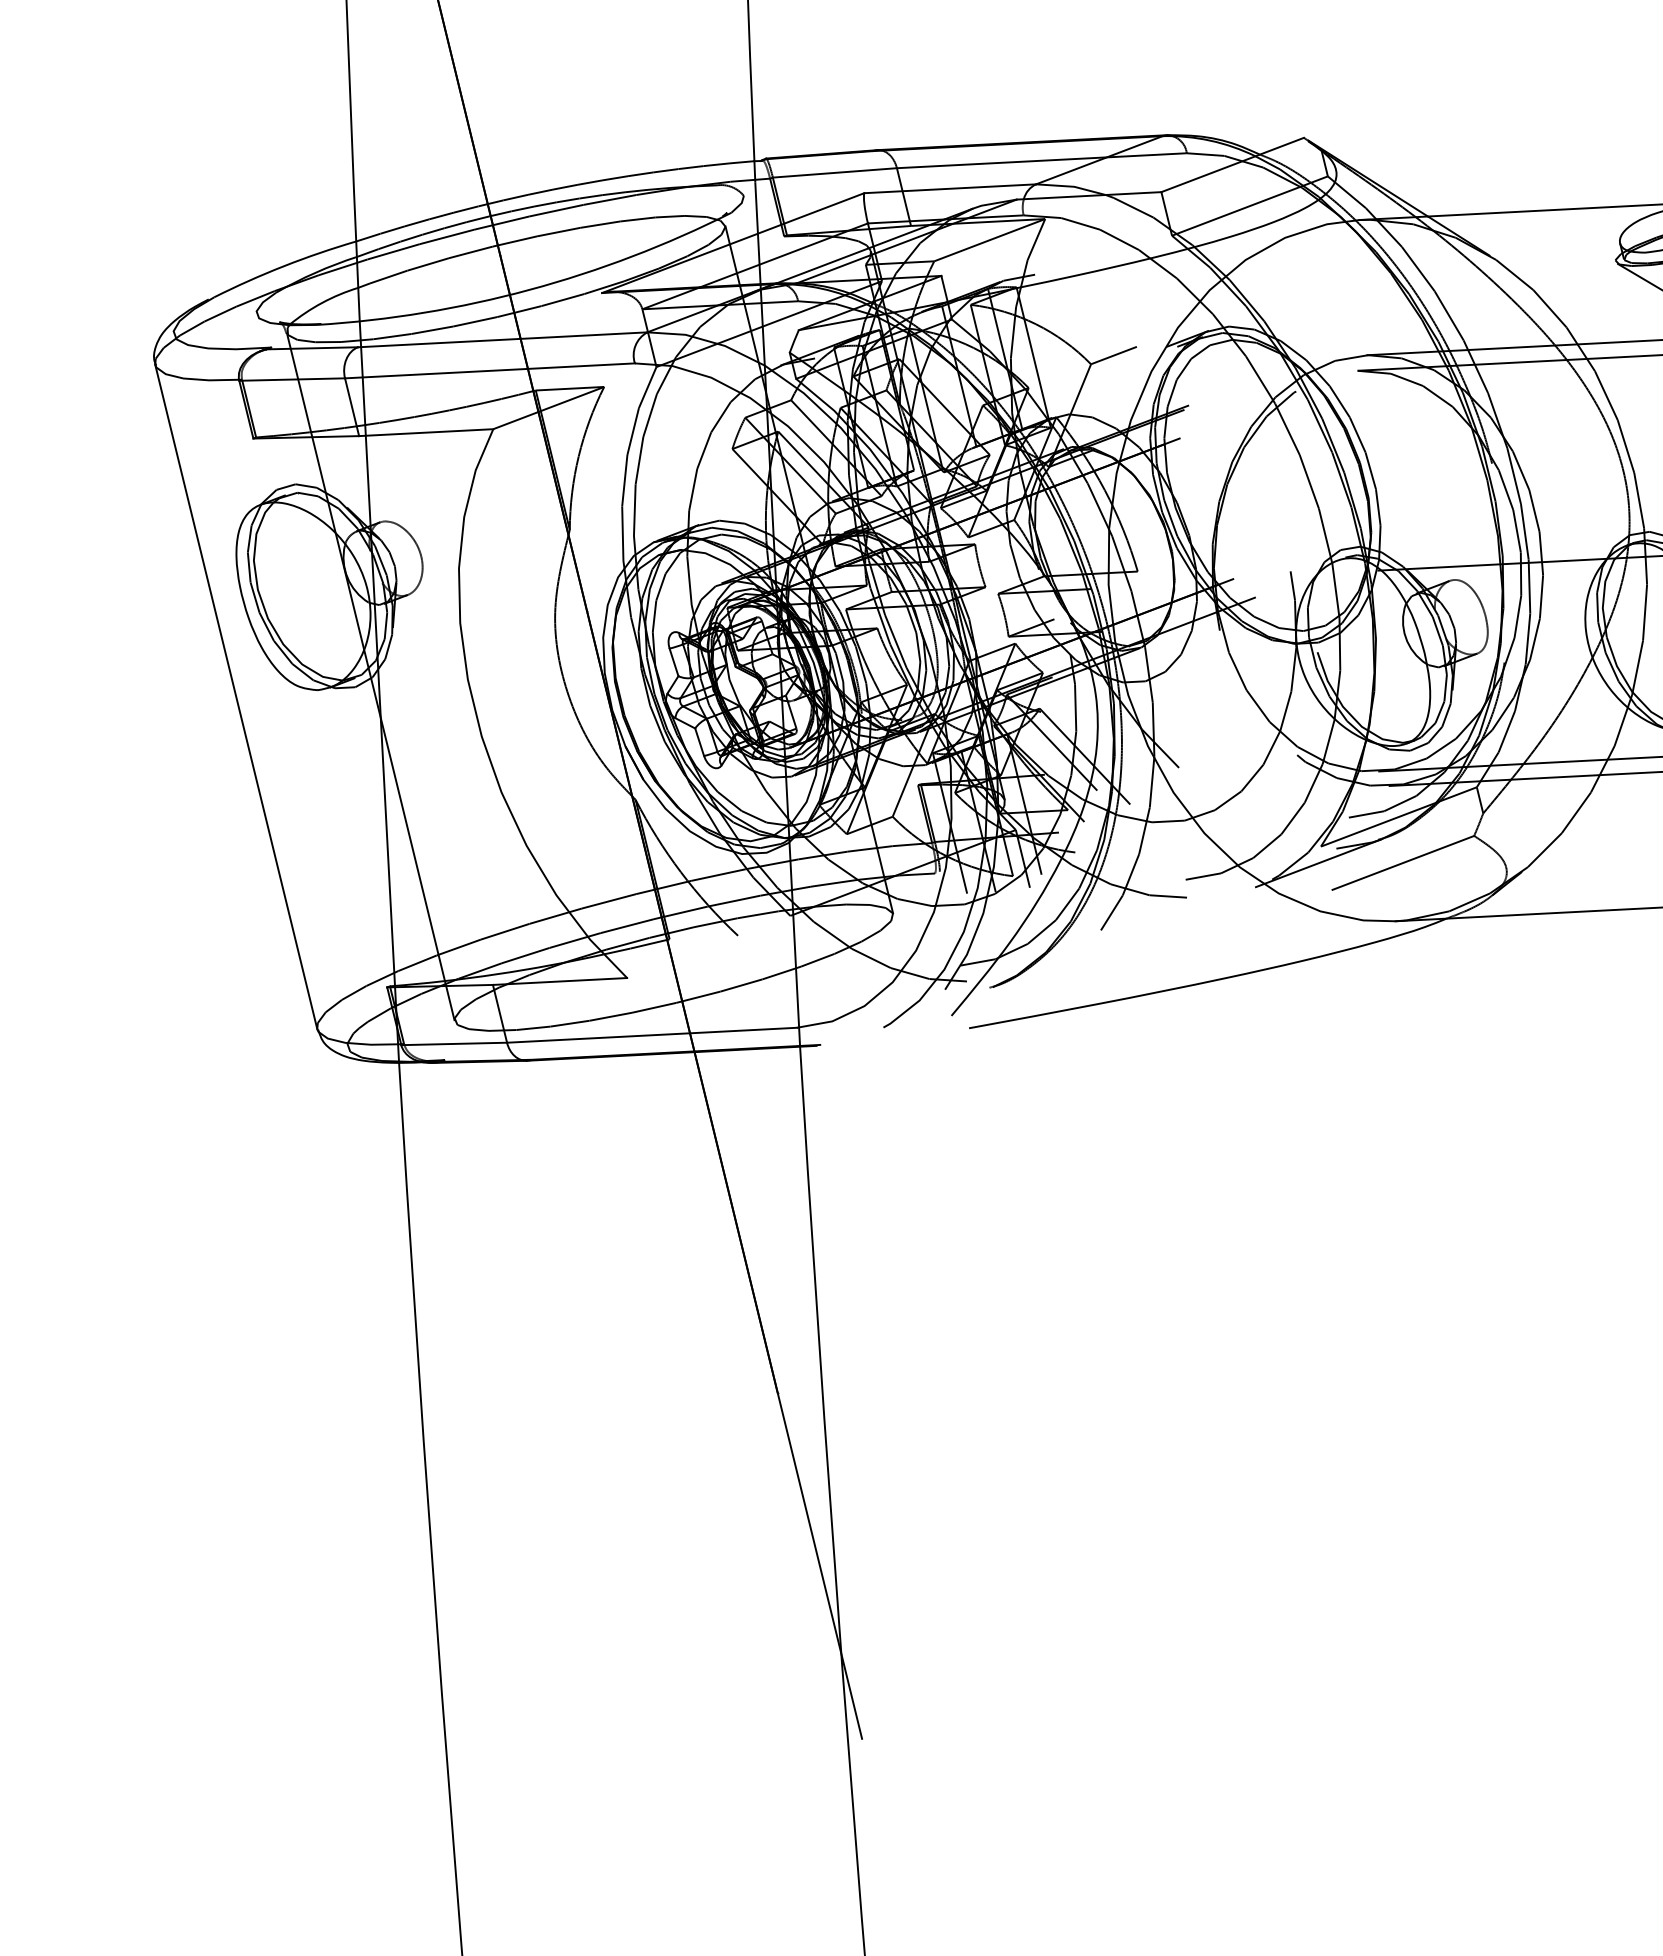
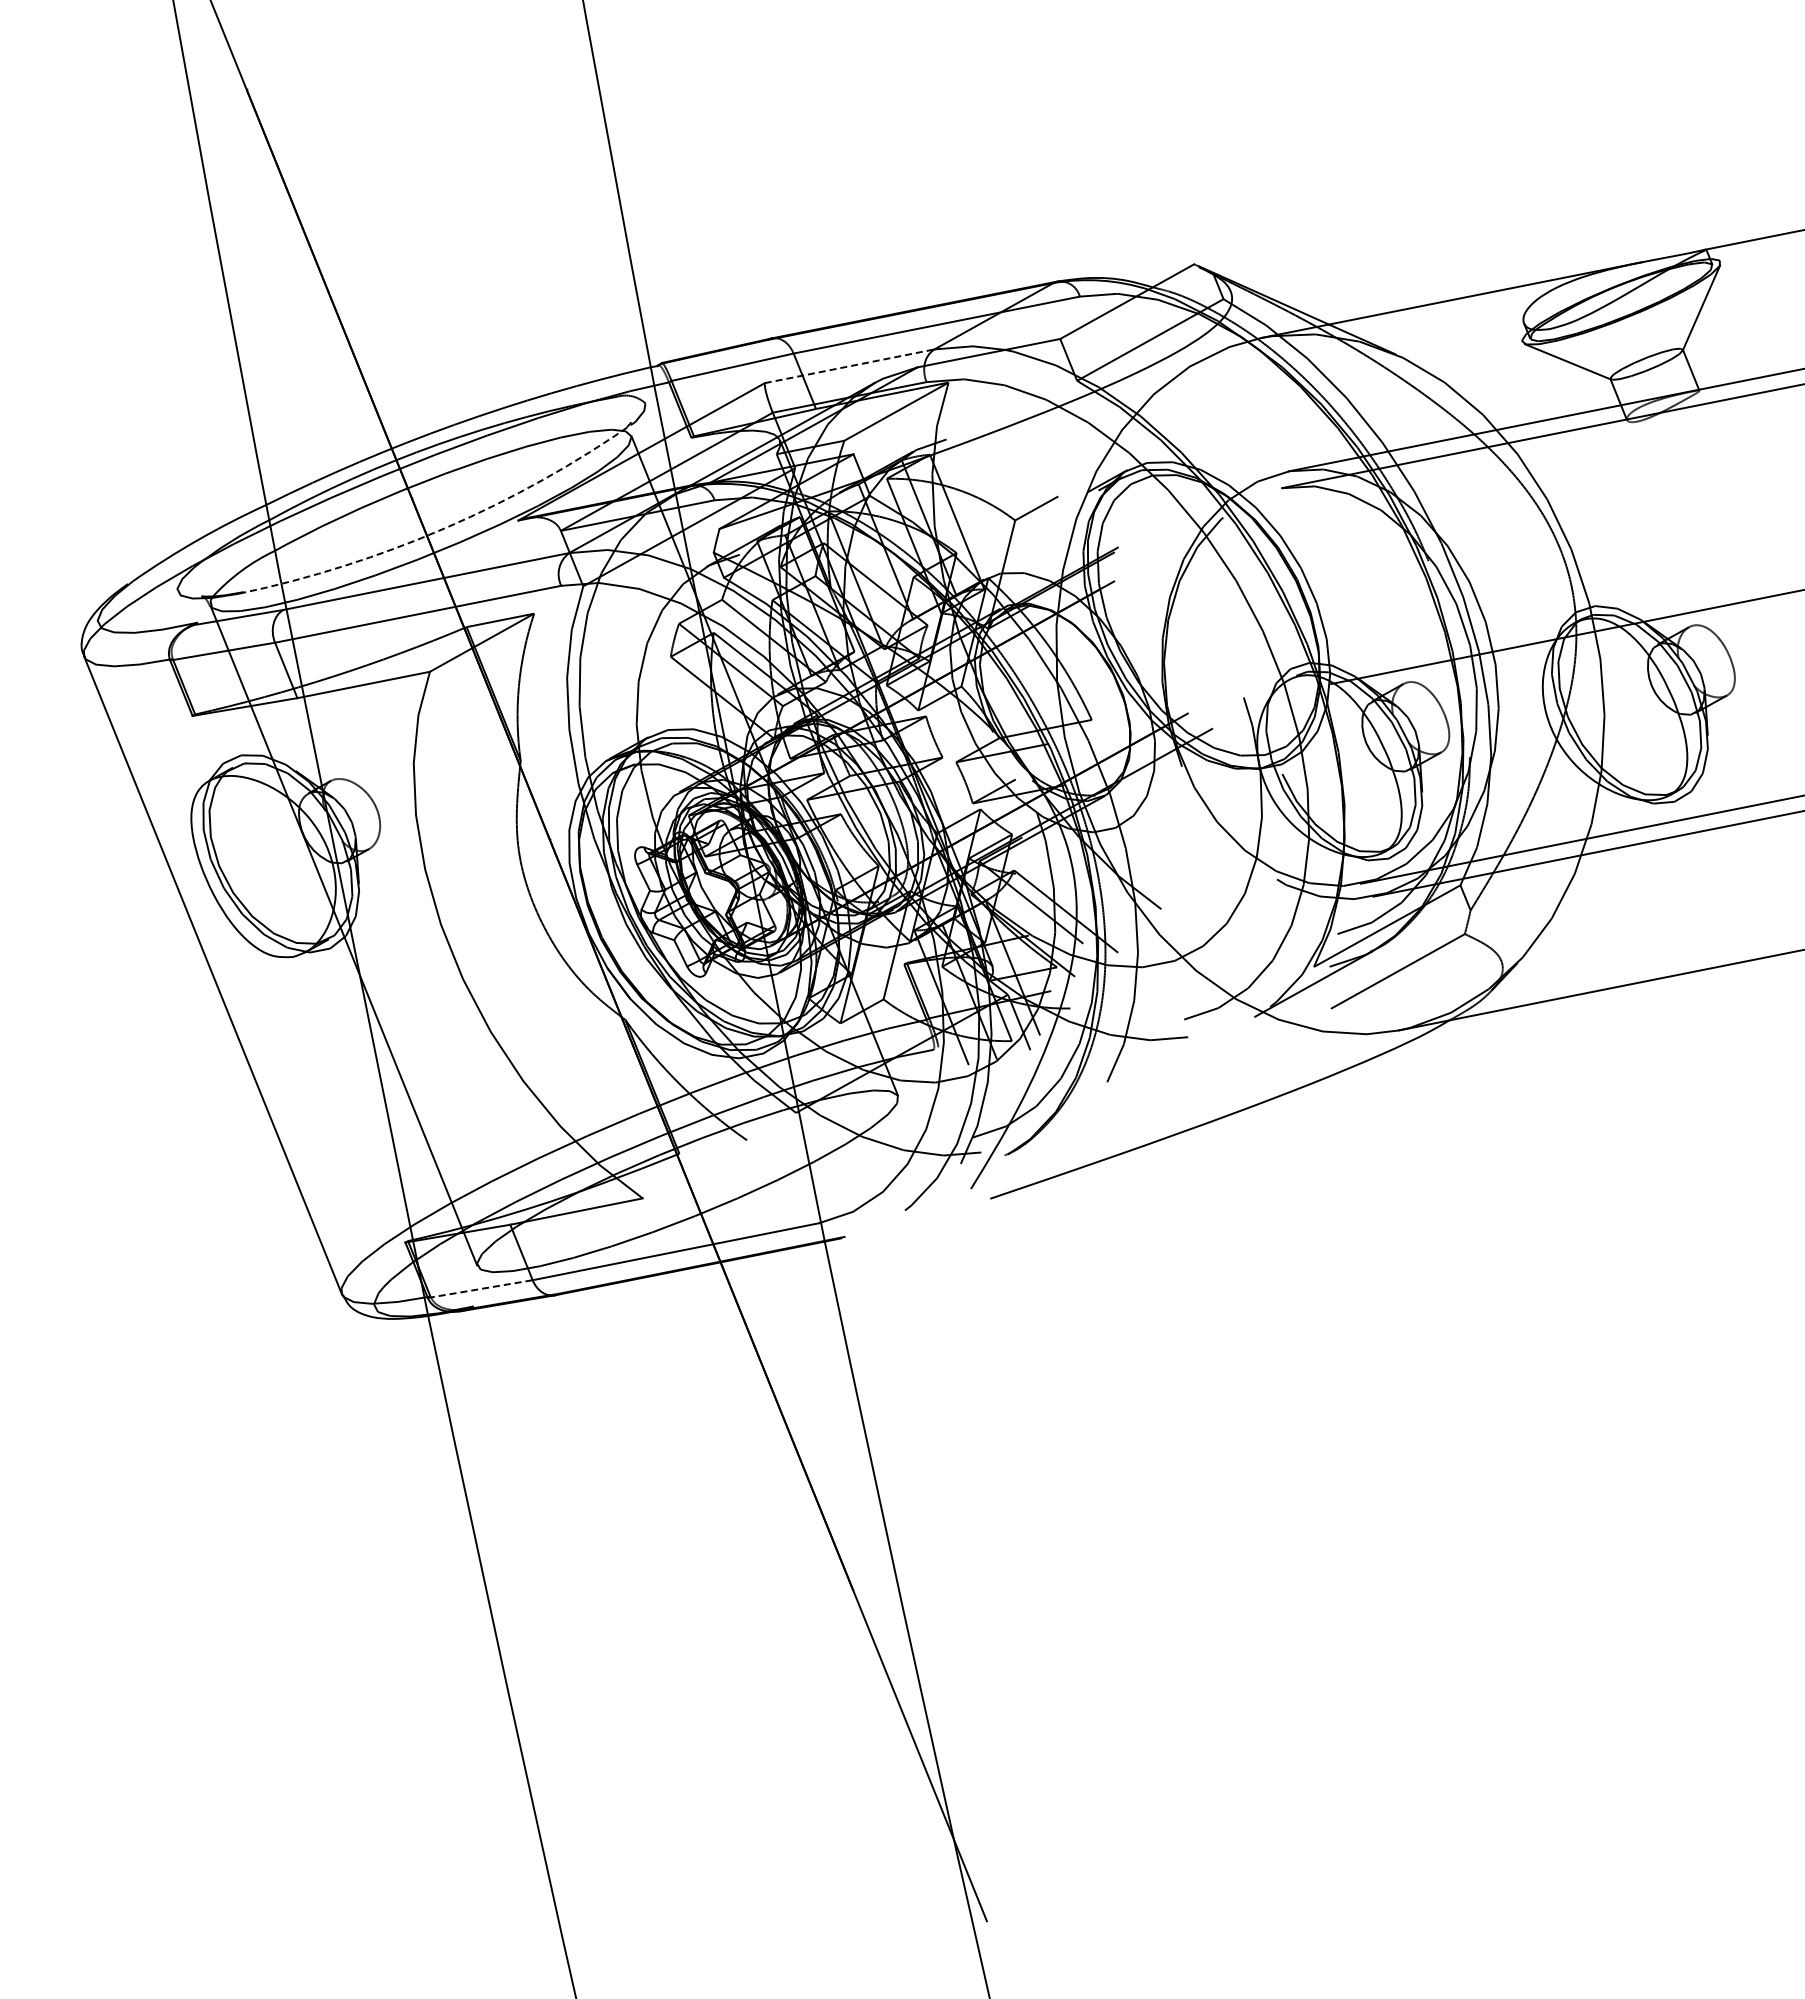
line: (951, 189) -> (850, 366), solid -> dashed
arc: (530, 289) -> (446, 527), solid -> dashed
line: (454, 1044) -> (480, 1289), solid -> dashed

